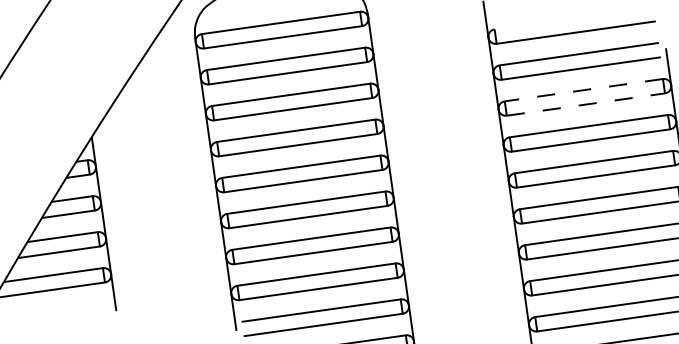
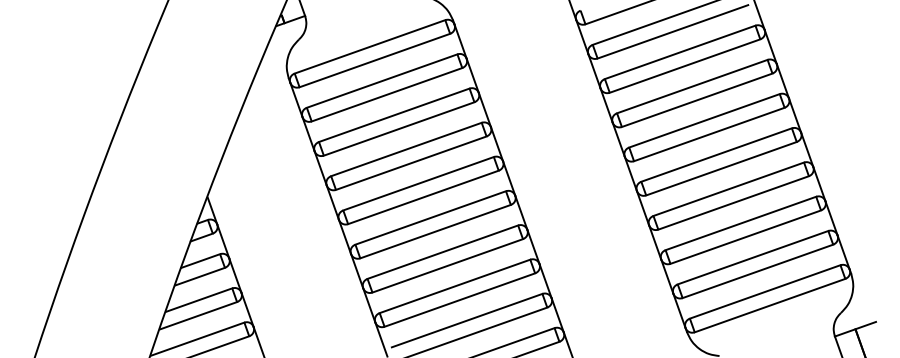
line: (584, 90) -> (680, 52), dashed -> solid
line: (586, 105) -> (685, 66), dashed -> solid

